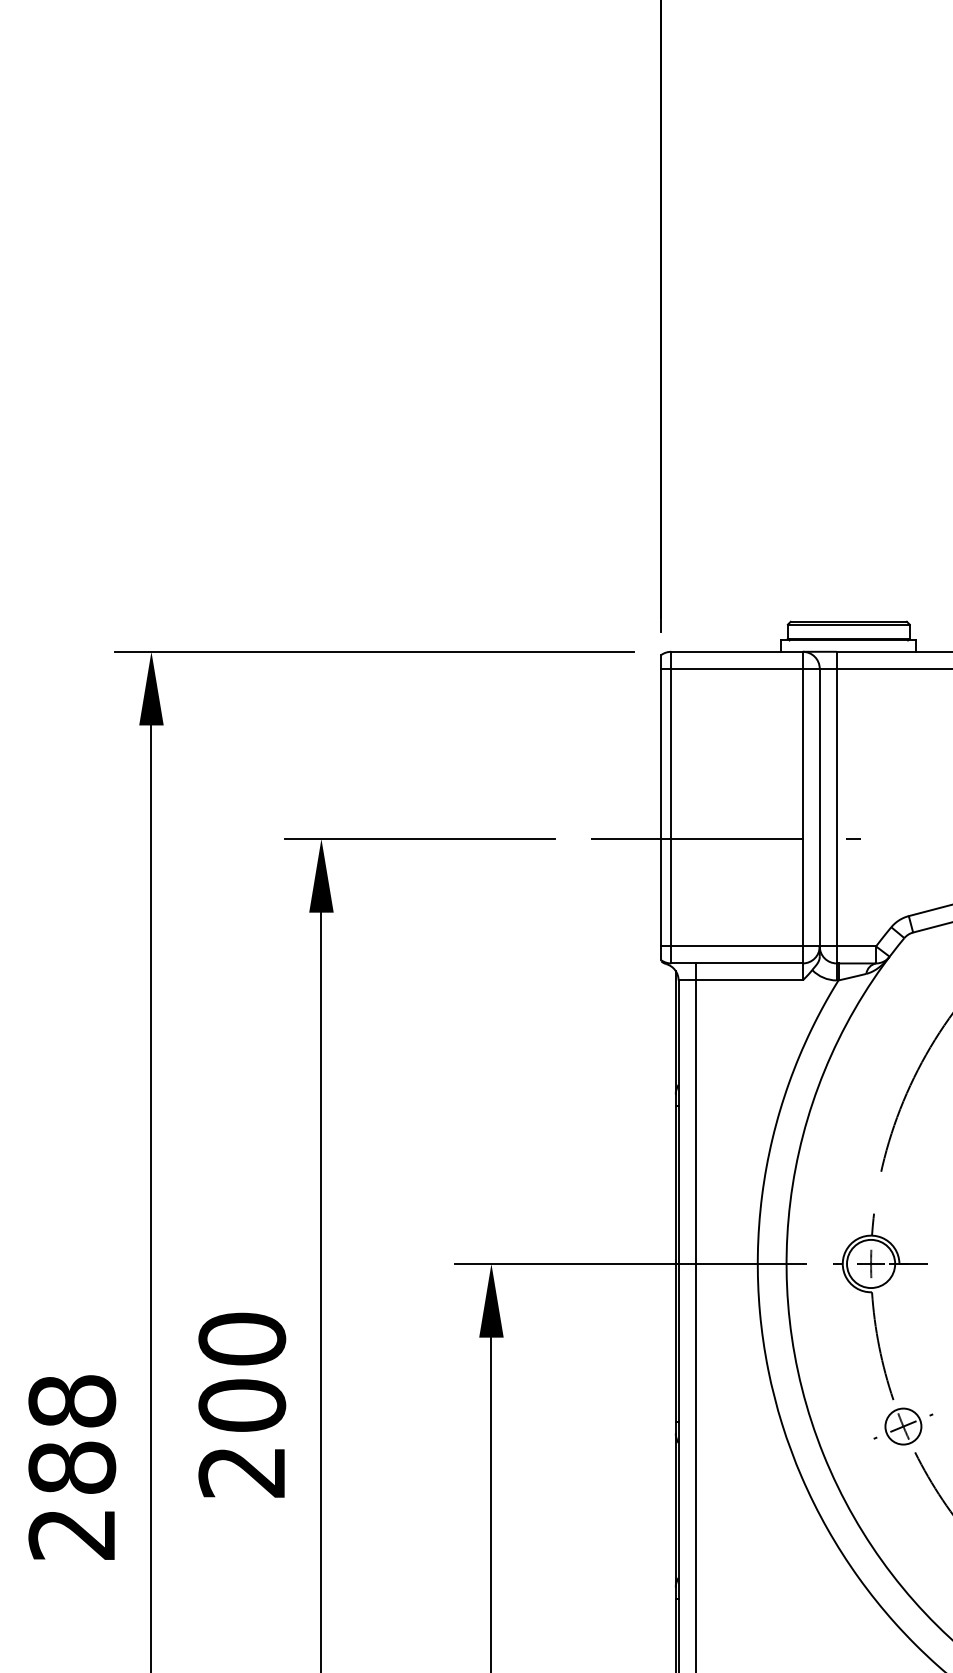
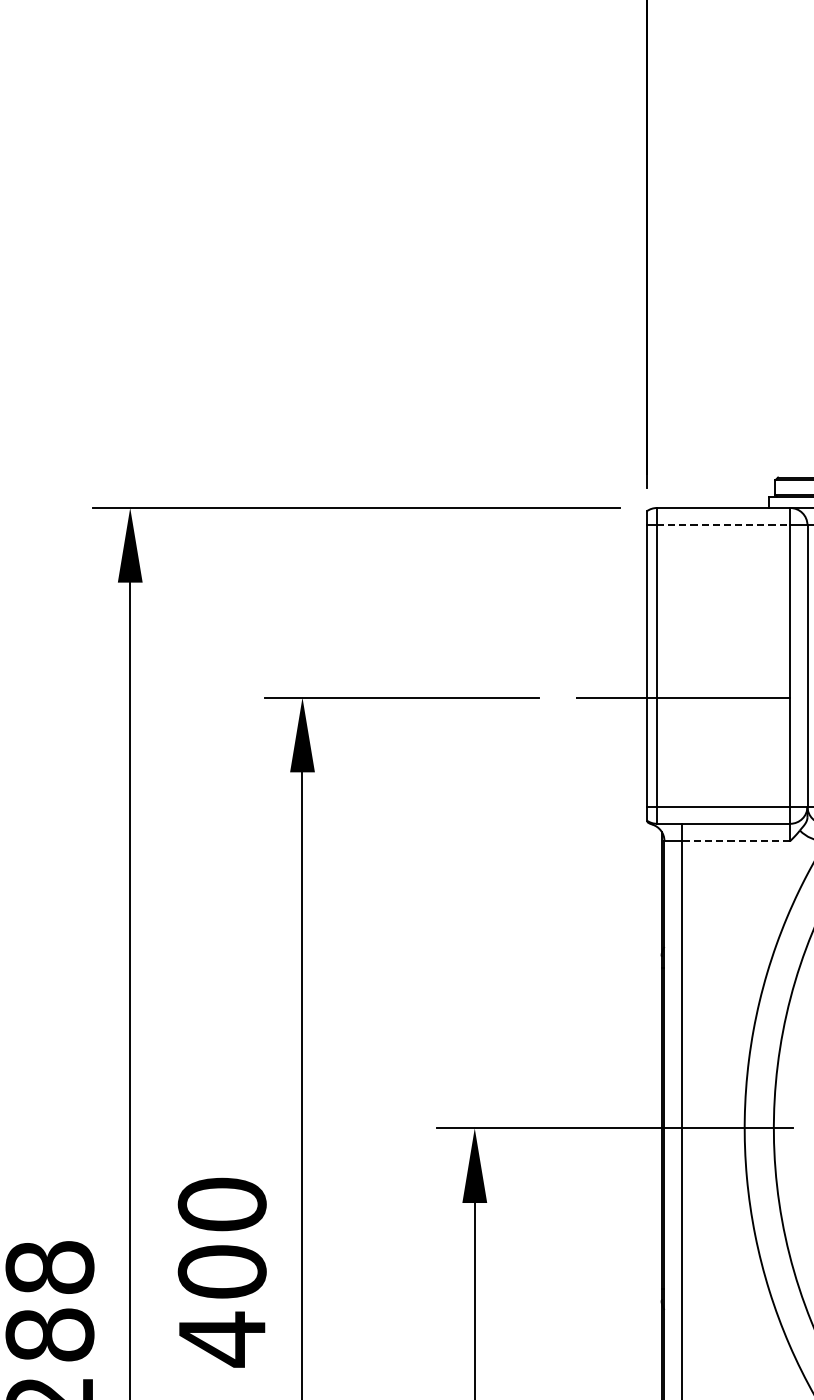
line: (737, 668) -> (724, 524), solid -> dashed
line: (749, 980) -> (736, 841), solid -> dashed
text: (241, 1472) -> (221, 1339), 200 -> 400

